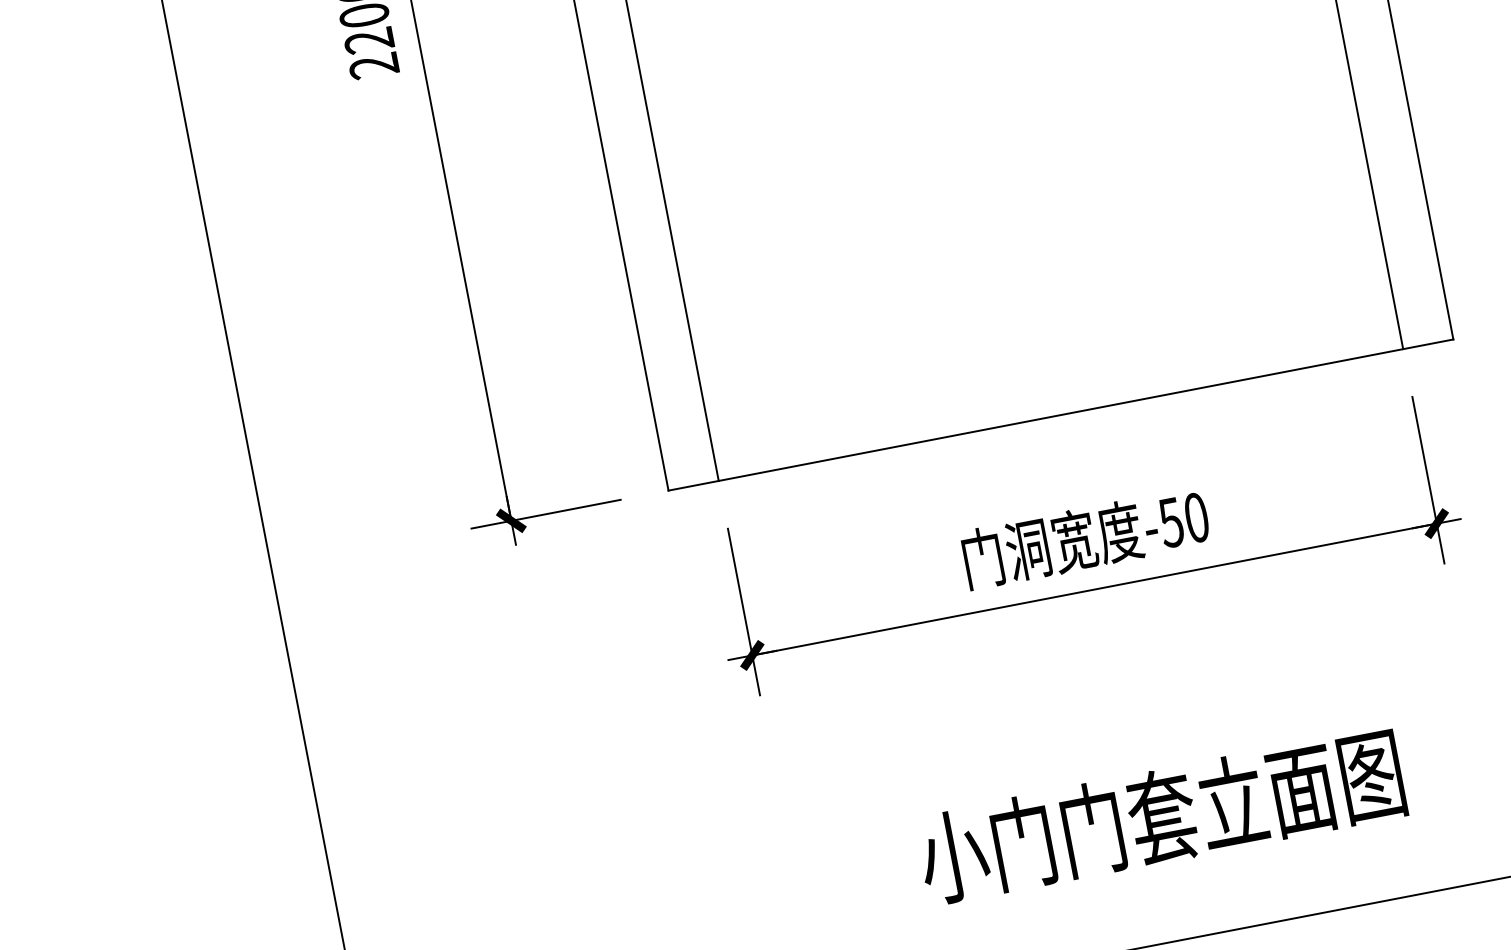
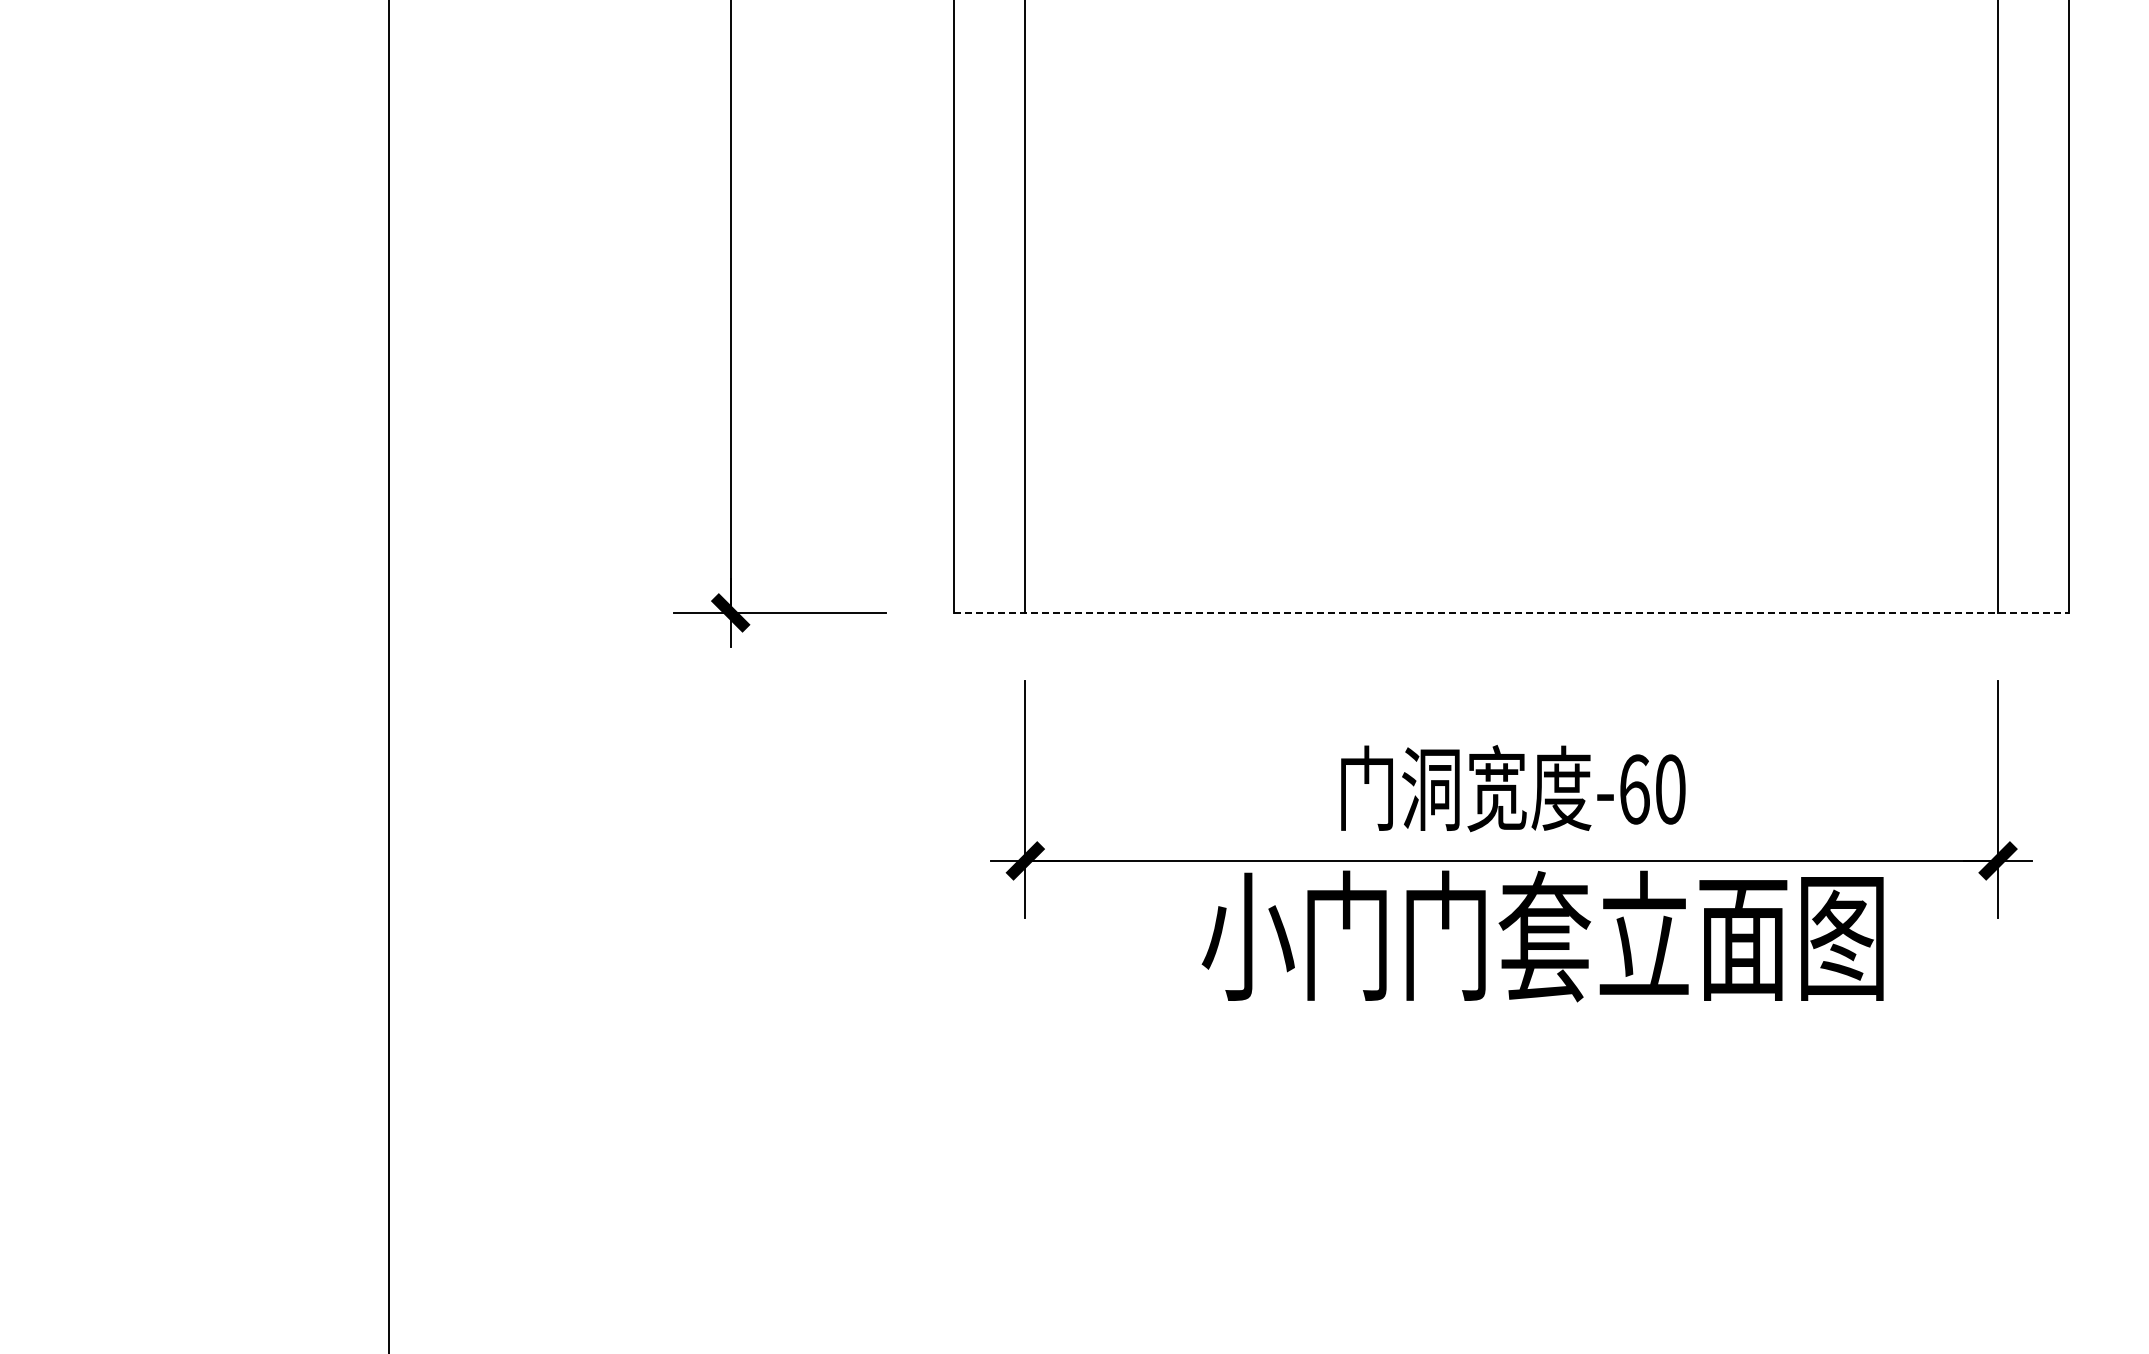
line: (1060, 414) -> (1511, 612), solid -> dashed
text: (1170, 522) -> (1633, 789), -50 -> -60
text: (1160, 816) -> (1542, 936), moved

